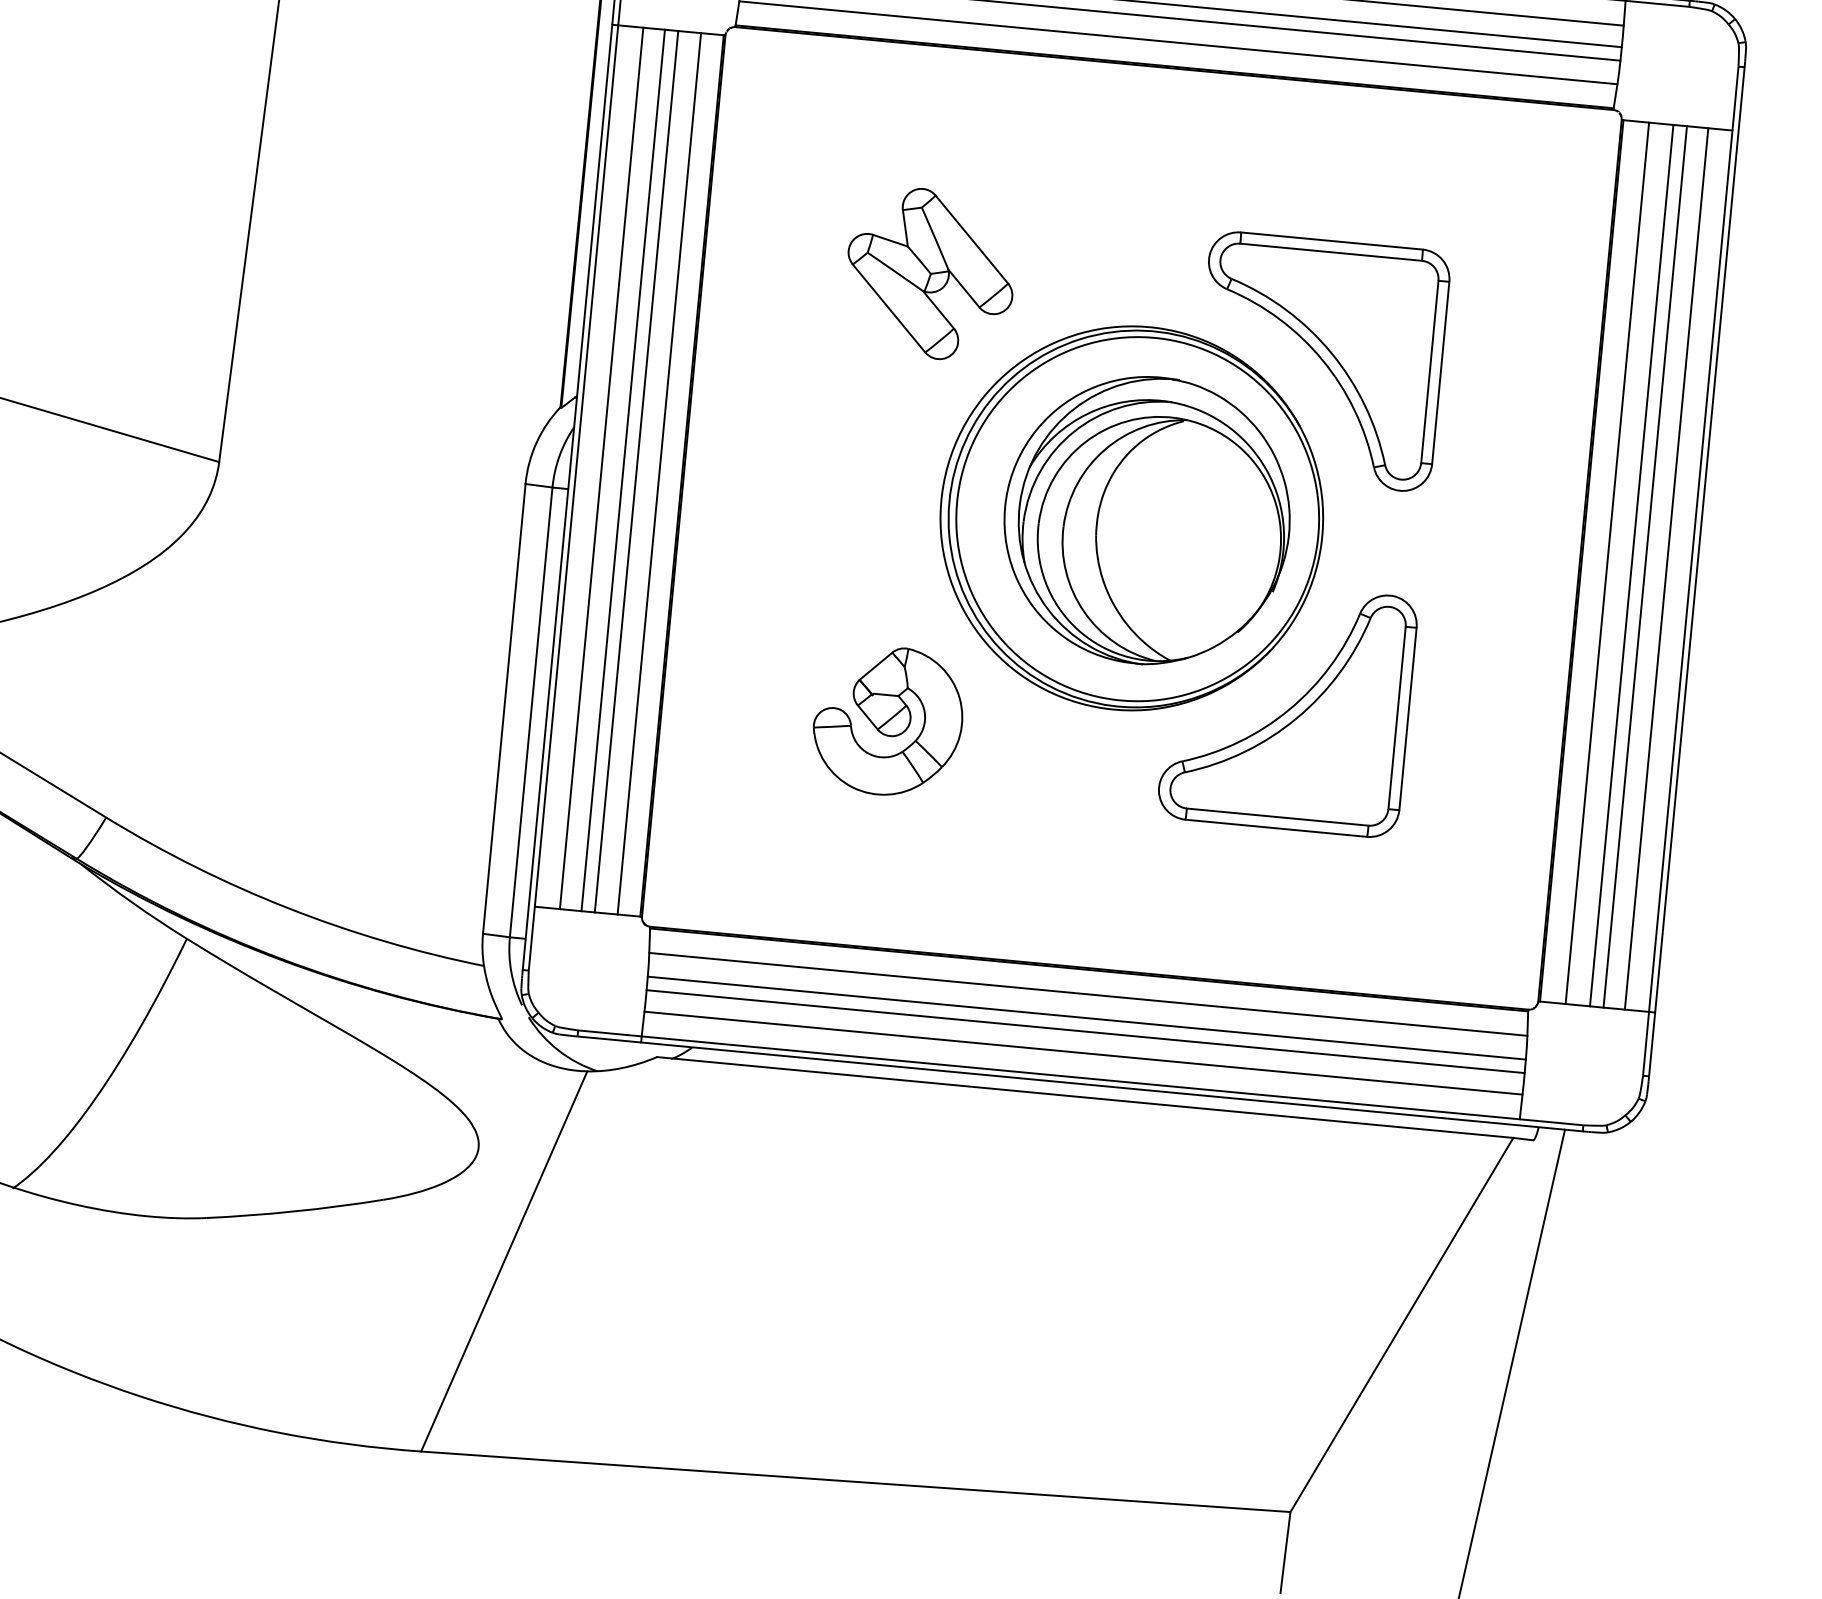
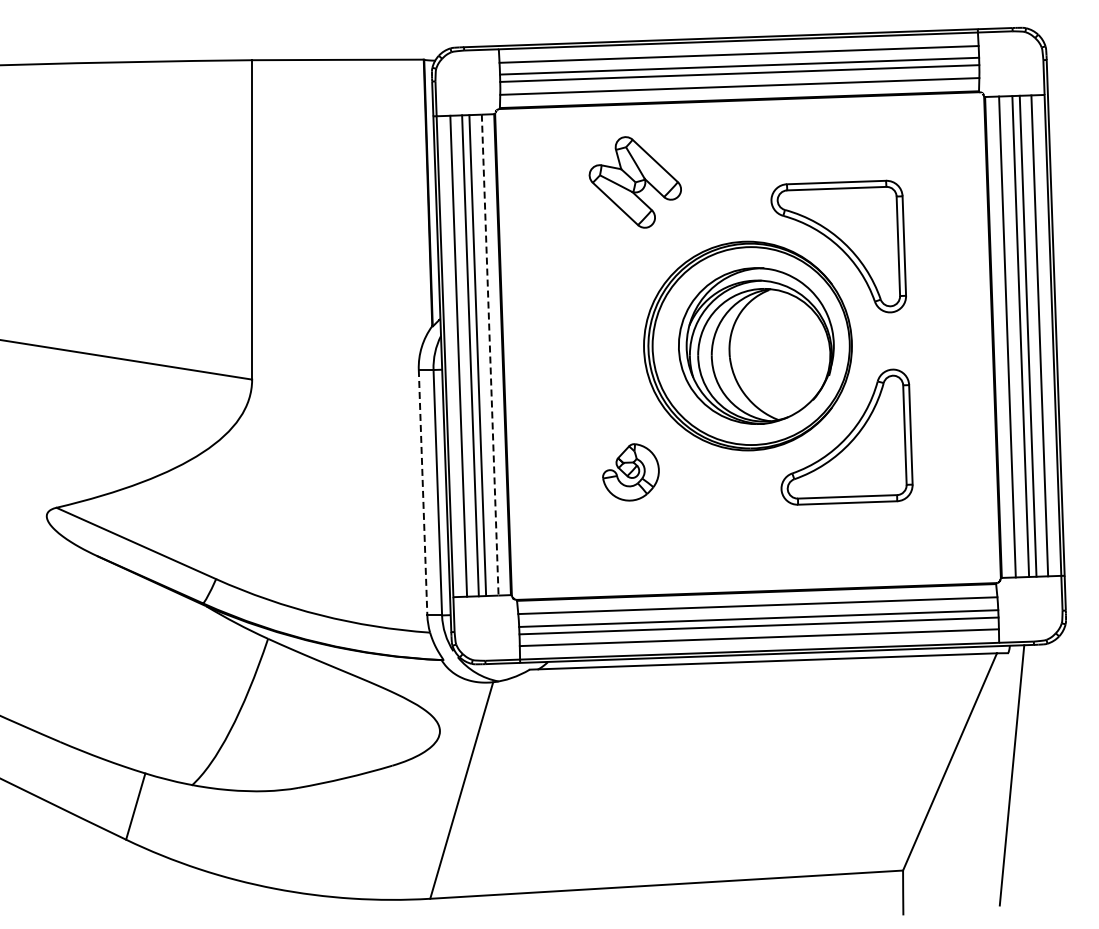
part: (928, 273) -> (634, 182), moved
line: (659, 474) -> (490, 355), solid -> dashed
line: (505, 708) -> (423, 492), solid -> dashed
part: (887, 721) -> (630, 472), size x0.7

